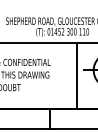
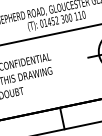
line: (76, 76) -> (81, 65), removed

